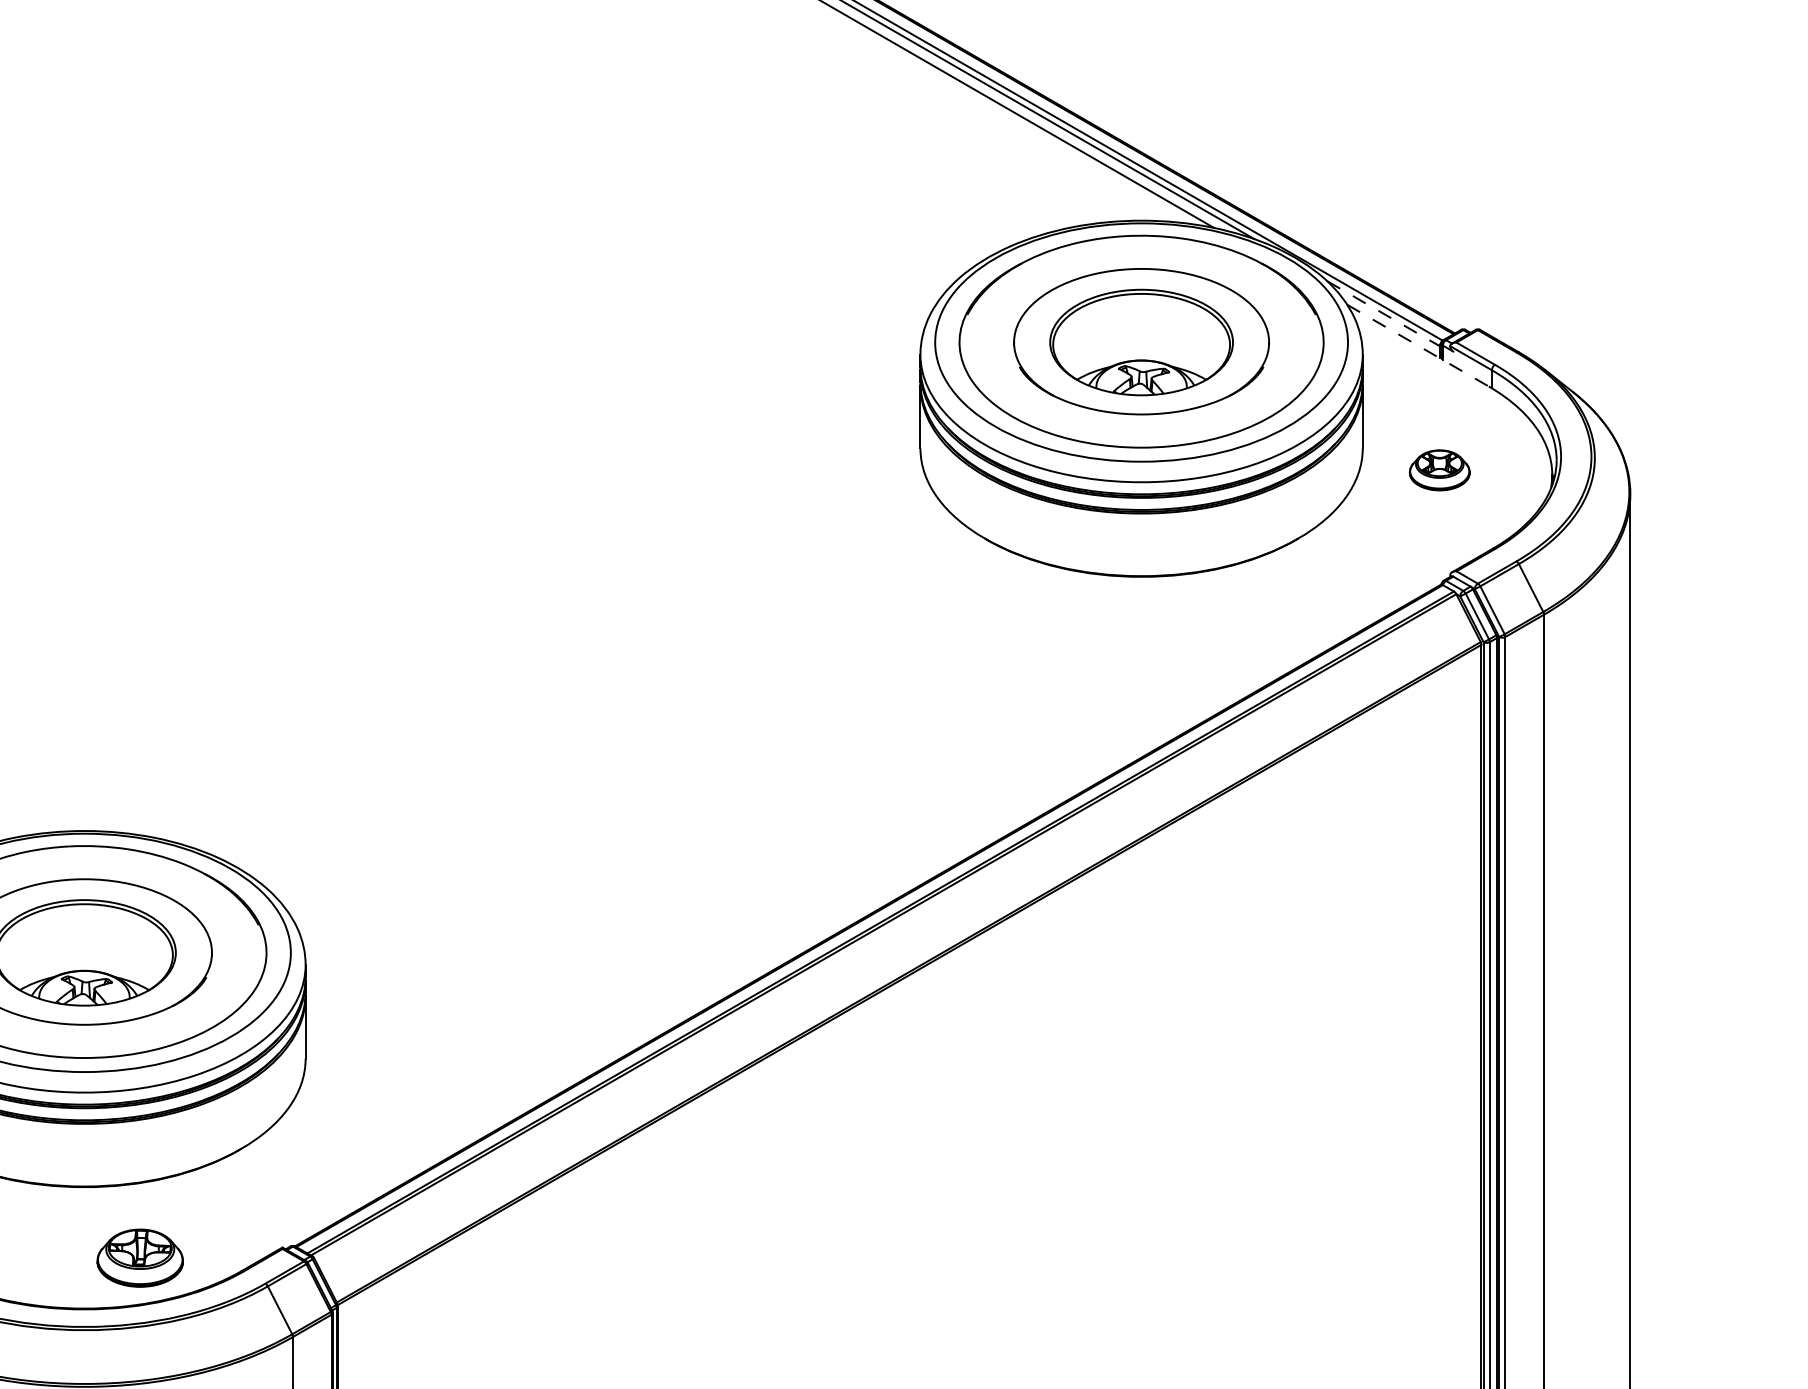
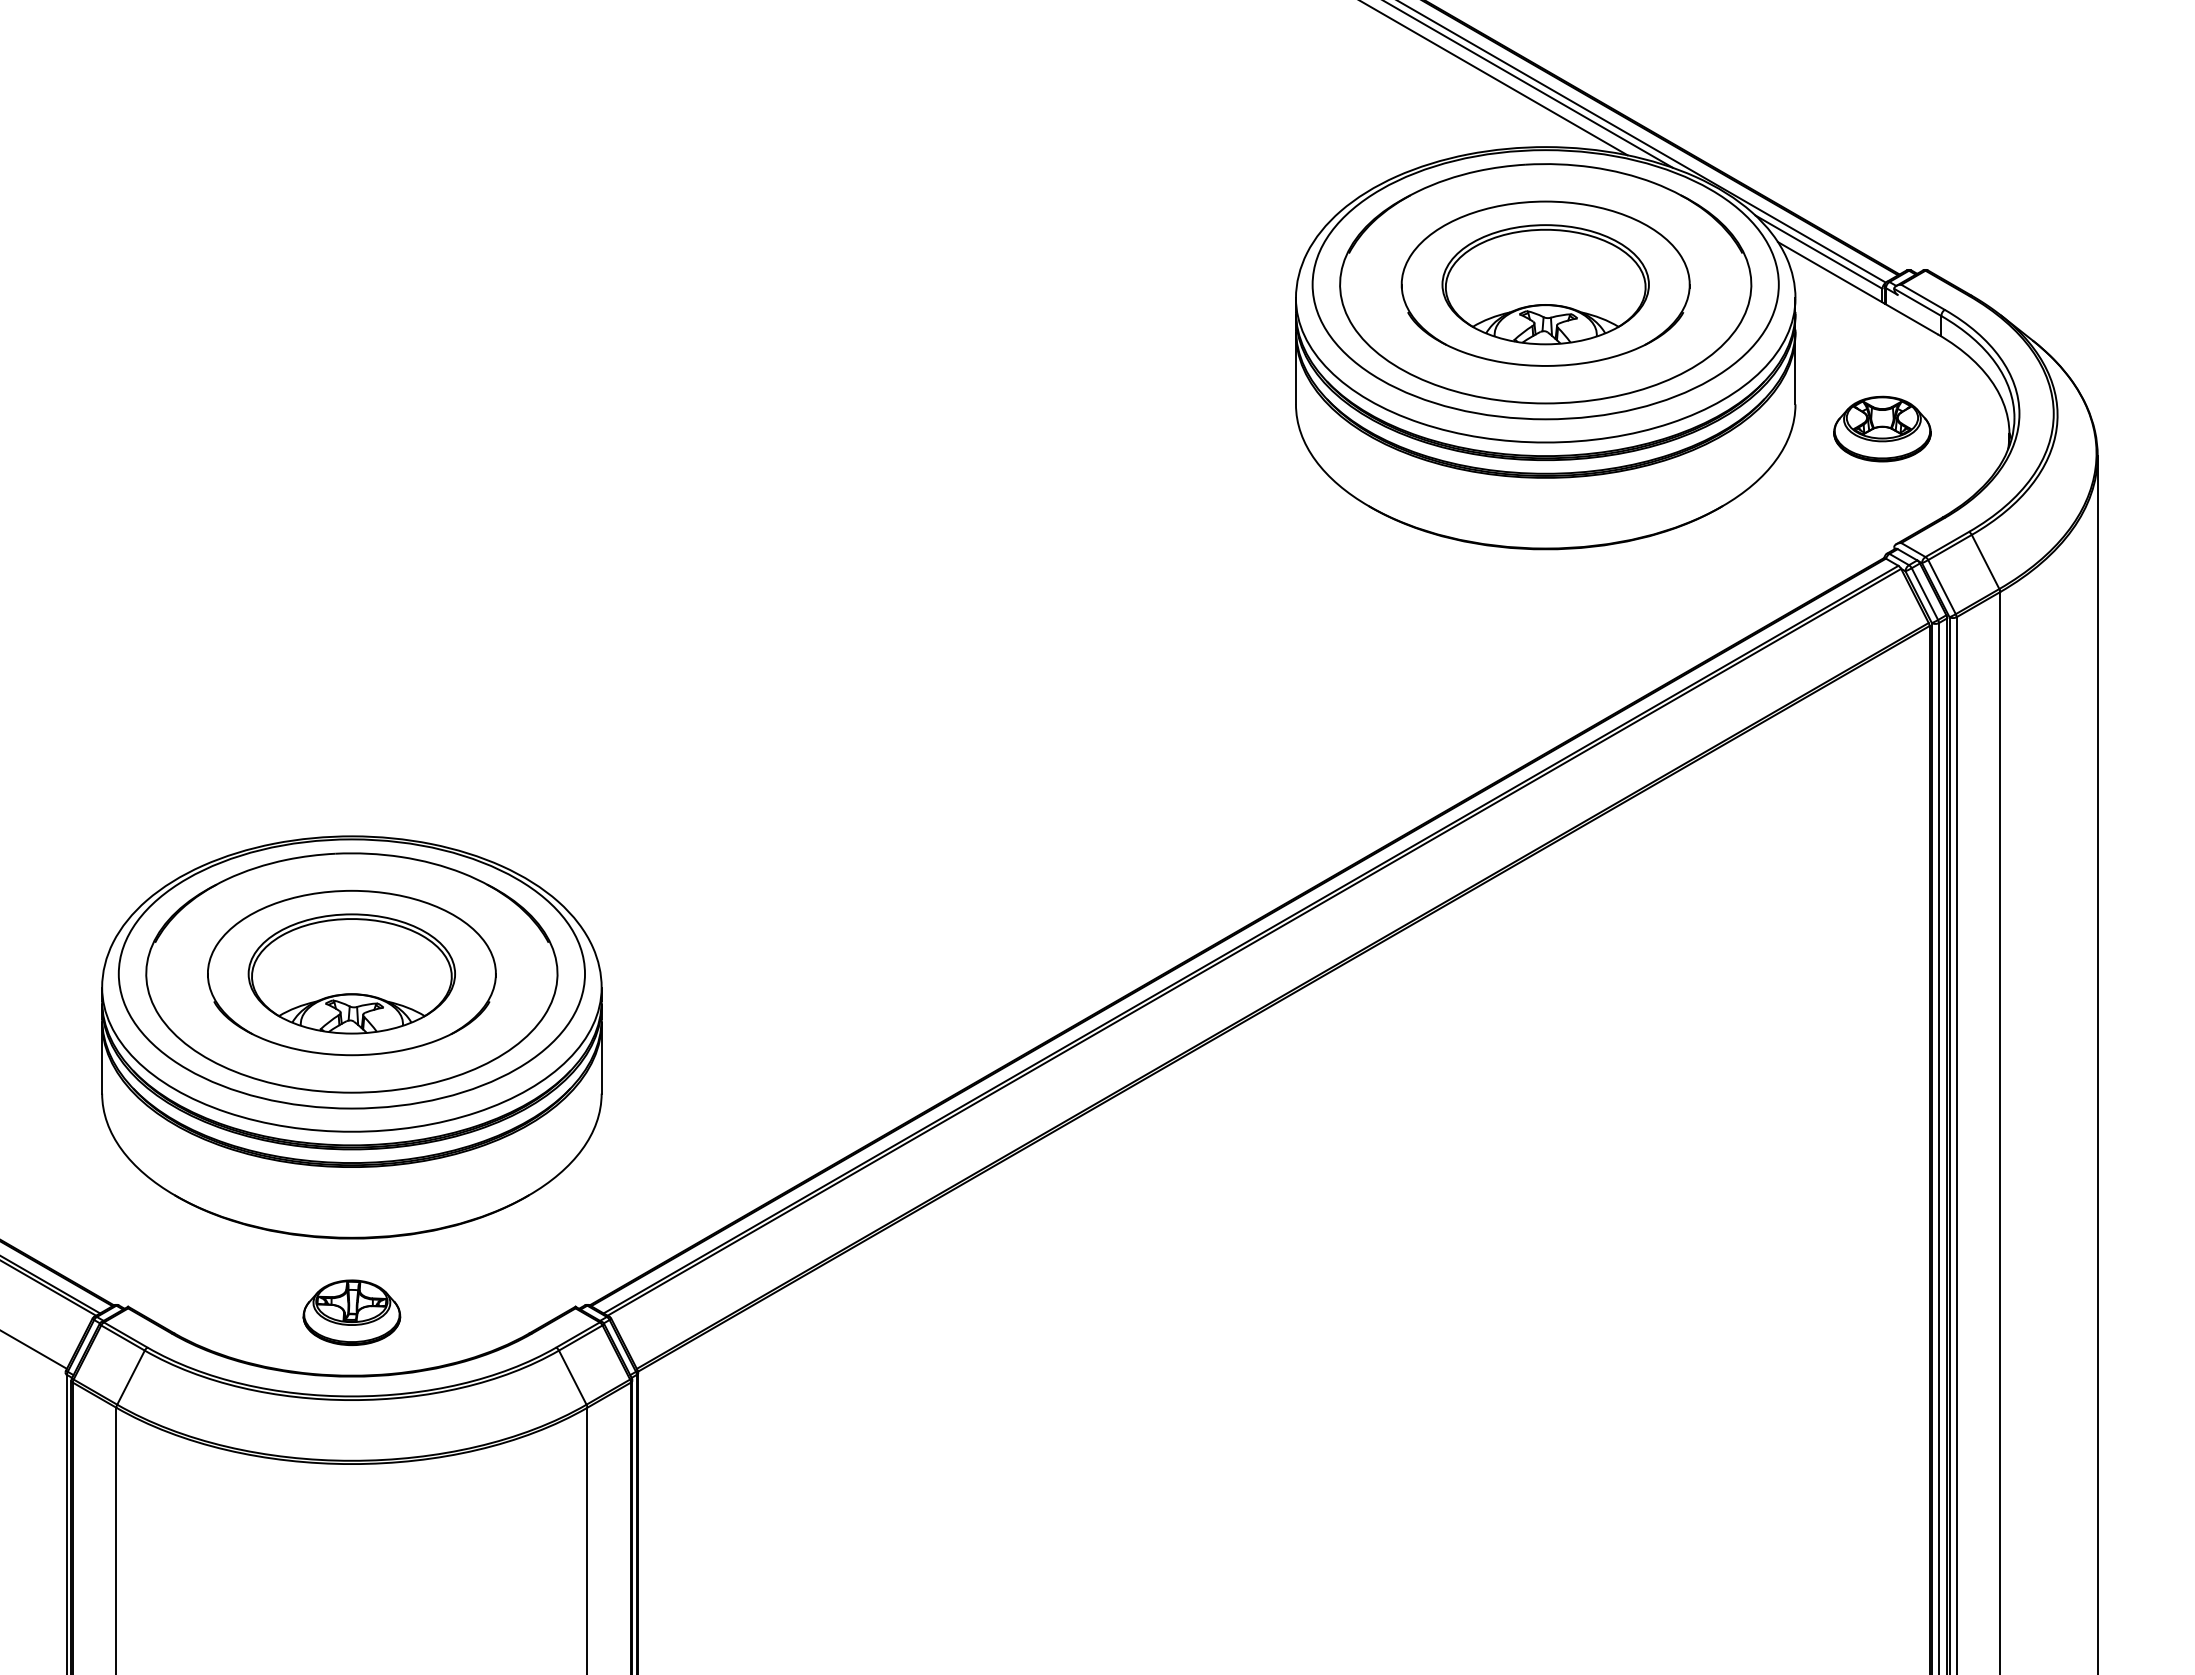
line: (1384, 314) -> (1819, 252), dashed -> solid
line: (1418, 345) -> (1858, 288), dashed -> solid
part: (1439, 469) -> (1882, 428), size x1.43
part: (139, 1257) -> (351, 1312), moved

